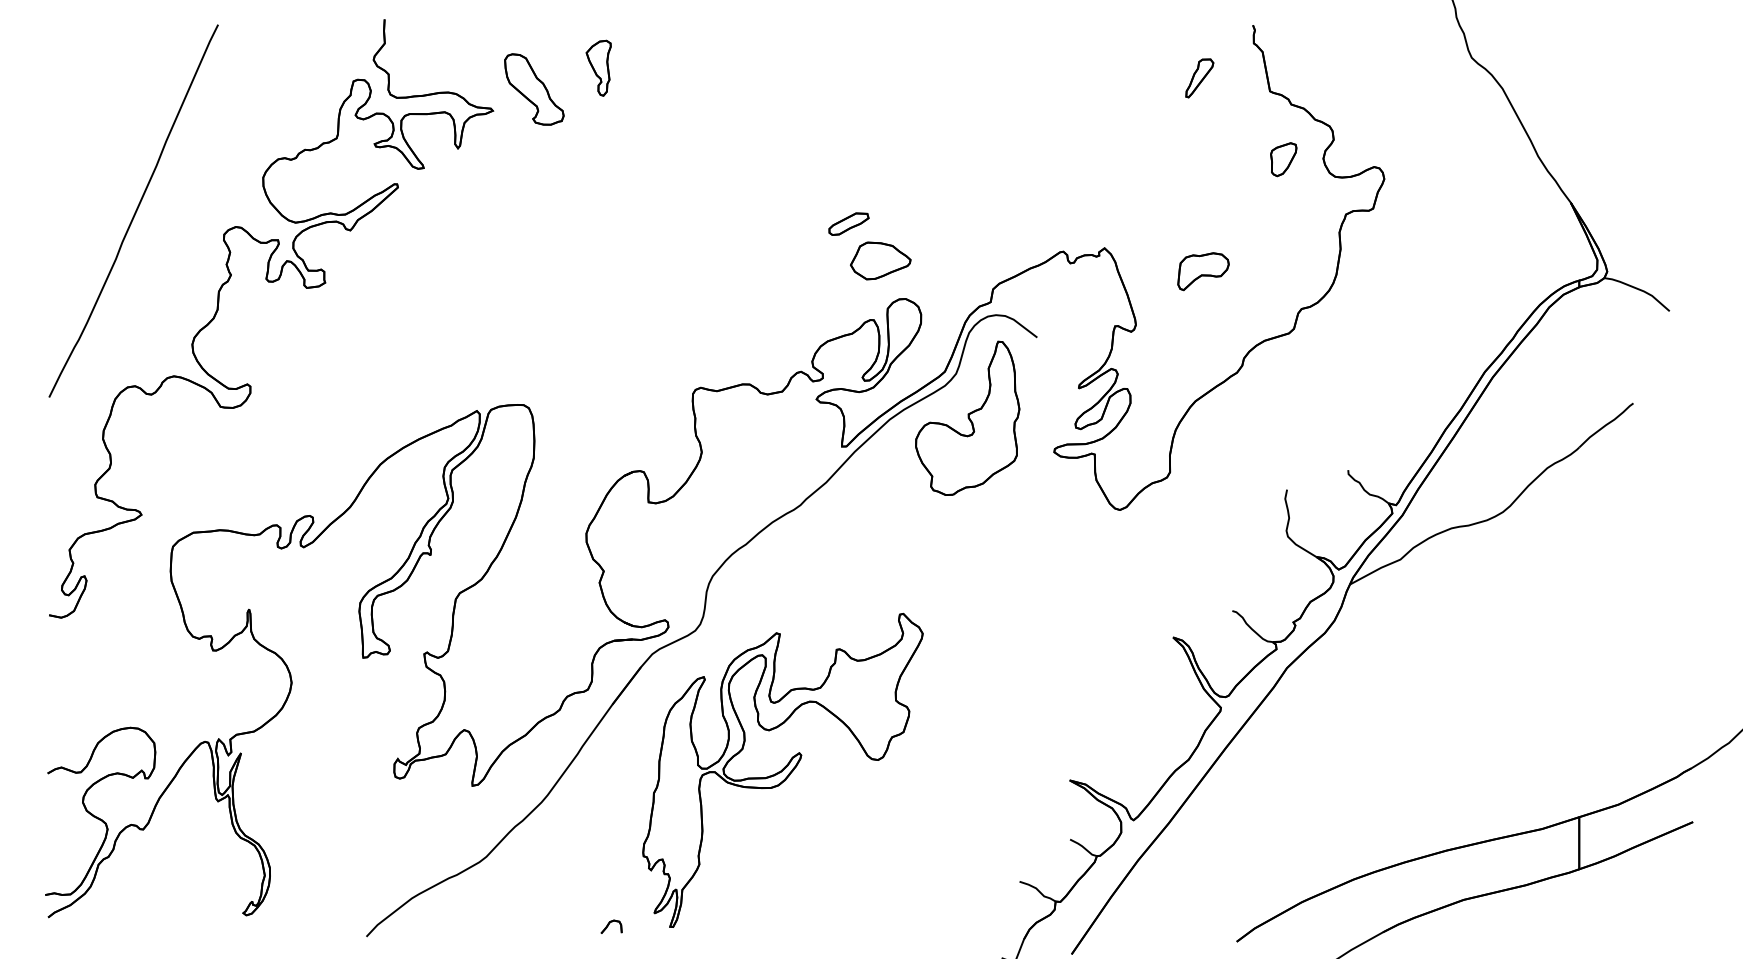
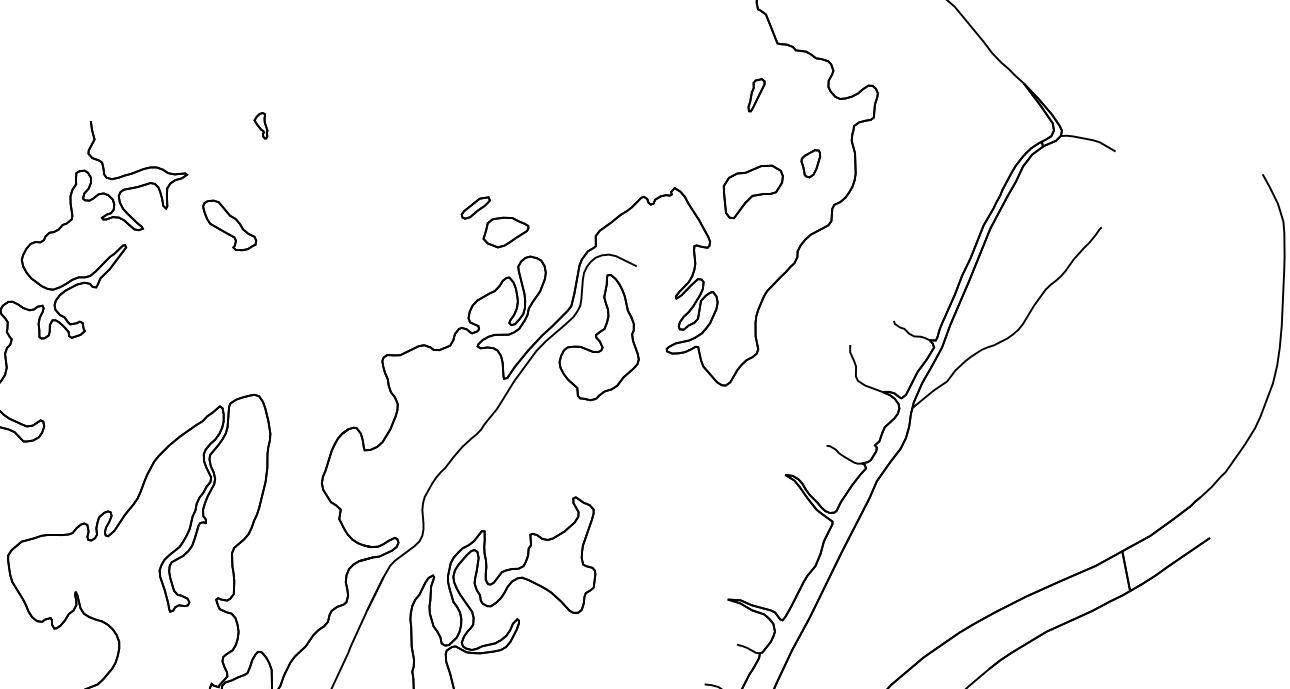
part: (598, 67) -> (261, 125), size x0.6
part: (1199, 78) -> (756, 95), moved
part: (534, 89) -> (229, 224), moved
part: (1283, 159) -> (811, 163), moved
part: (1203, 271) -> (753, 190), size x1.6

